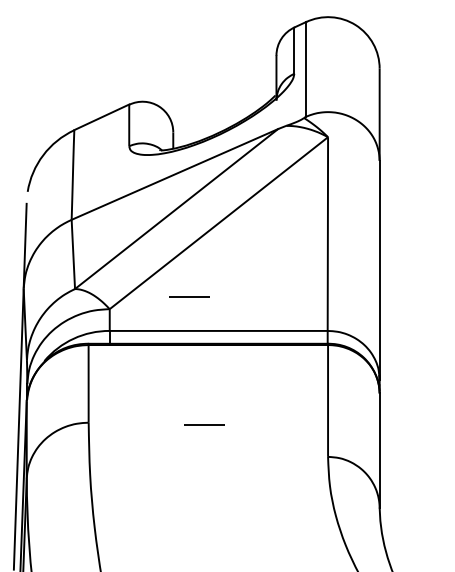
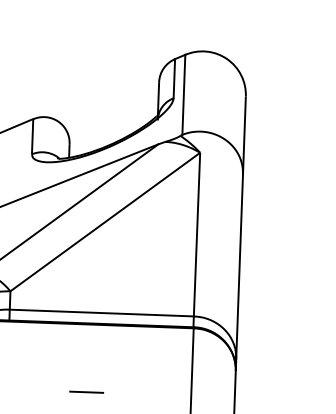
line: (189, 296) -> (78, 283), removed

